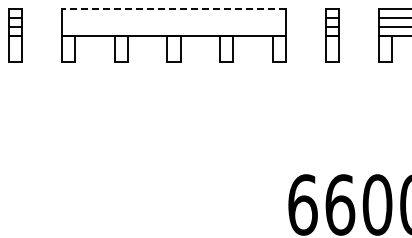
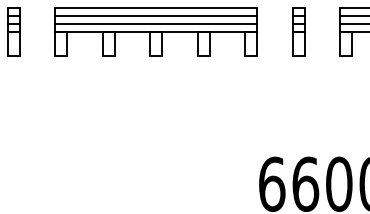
line: (173, 9) -> (155, 8), dashed -> solid
line: (173, 17) -> (155, 15), added
line: (173, 26) -> (155, 23), added

